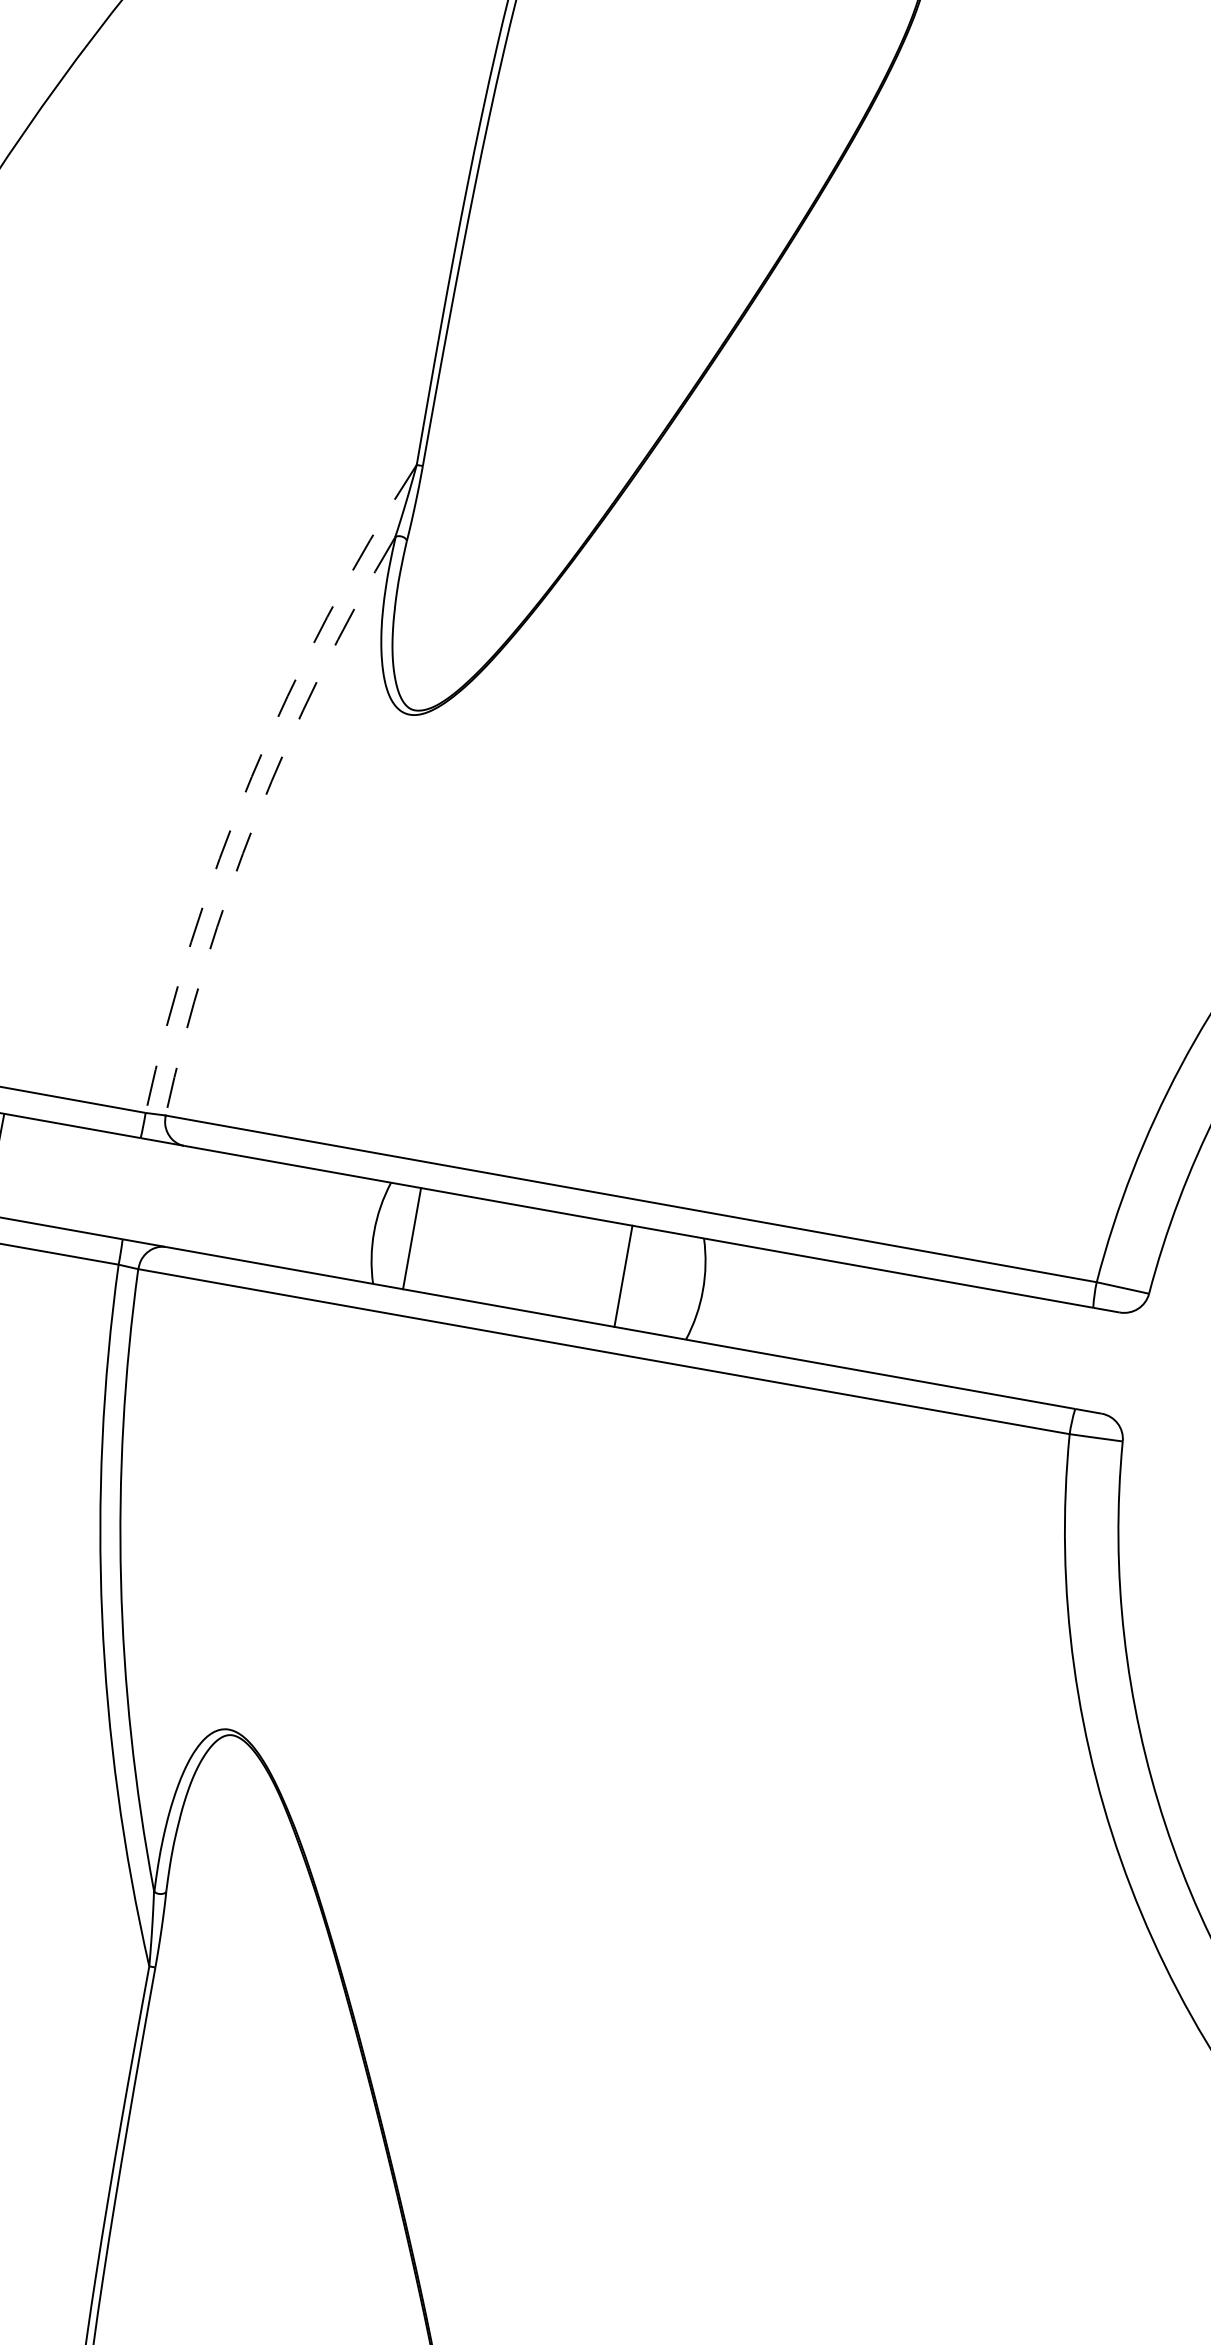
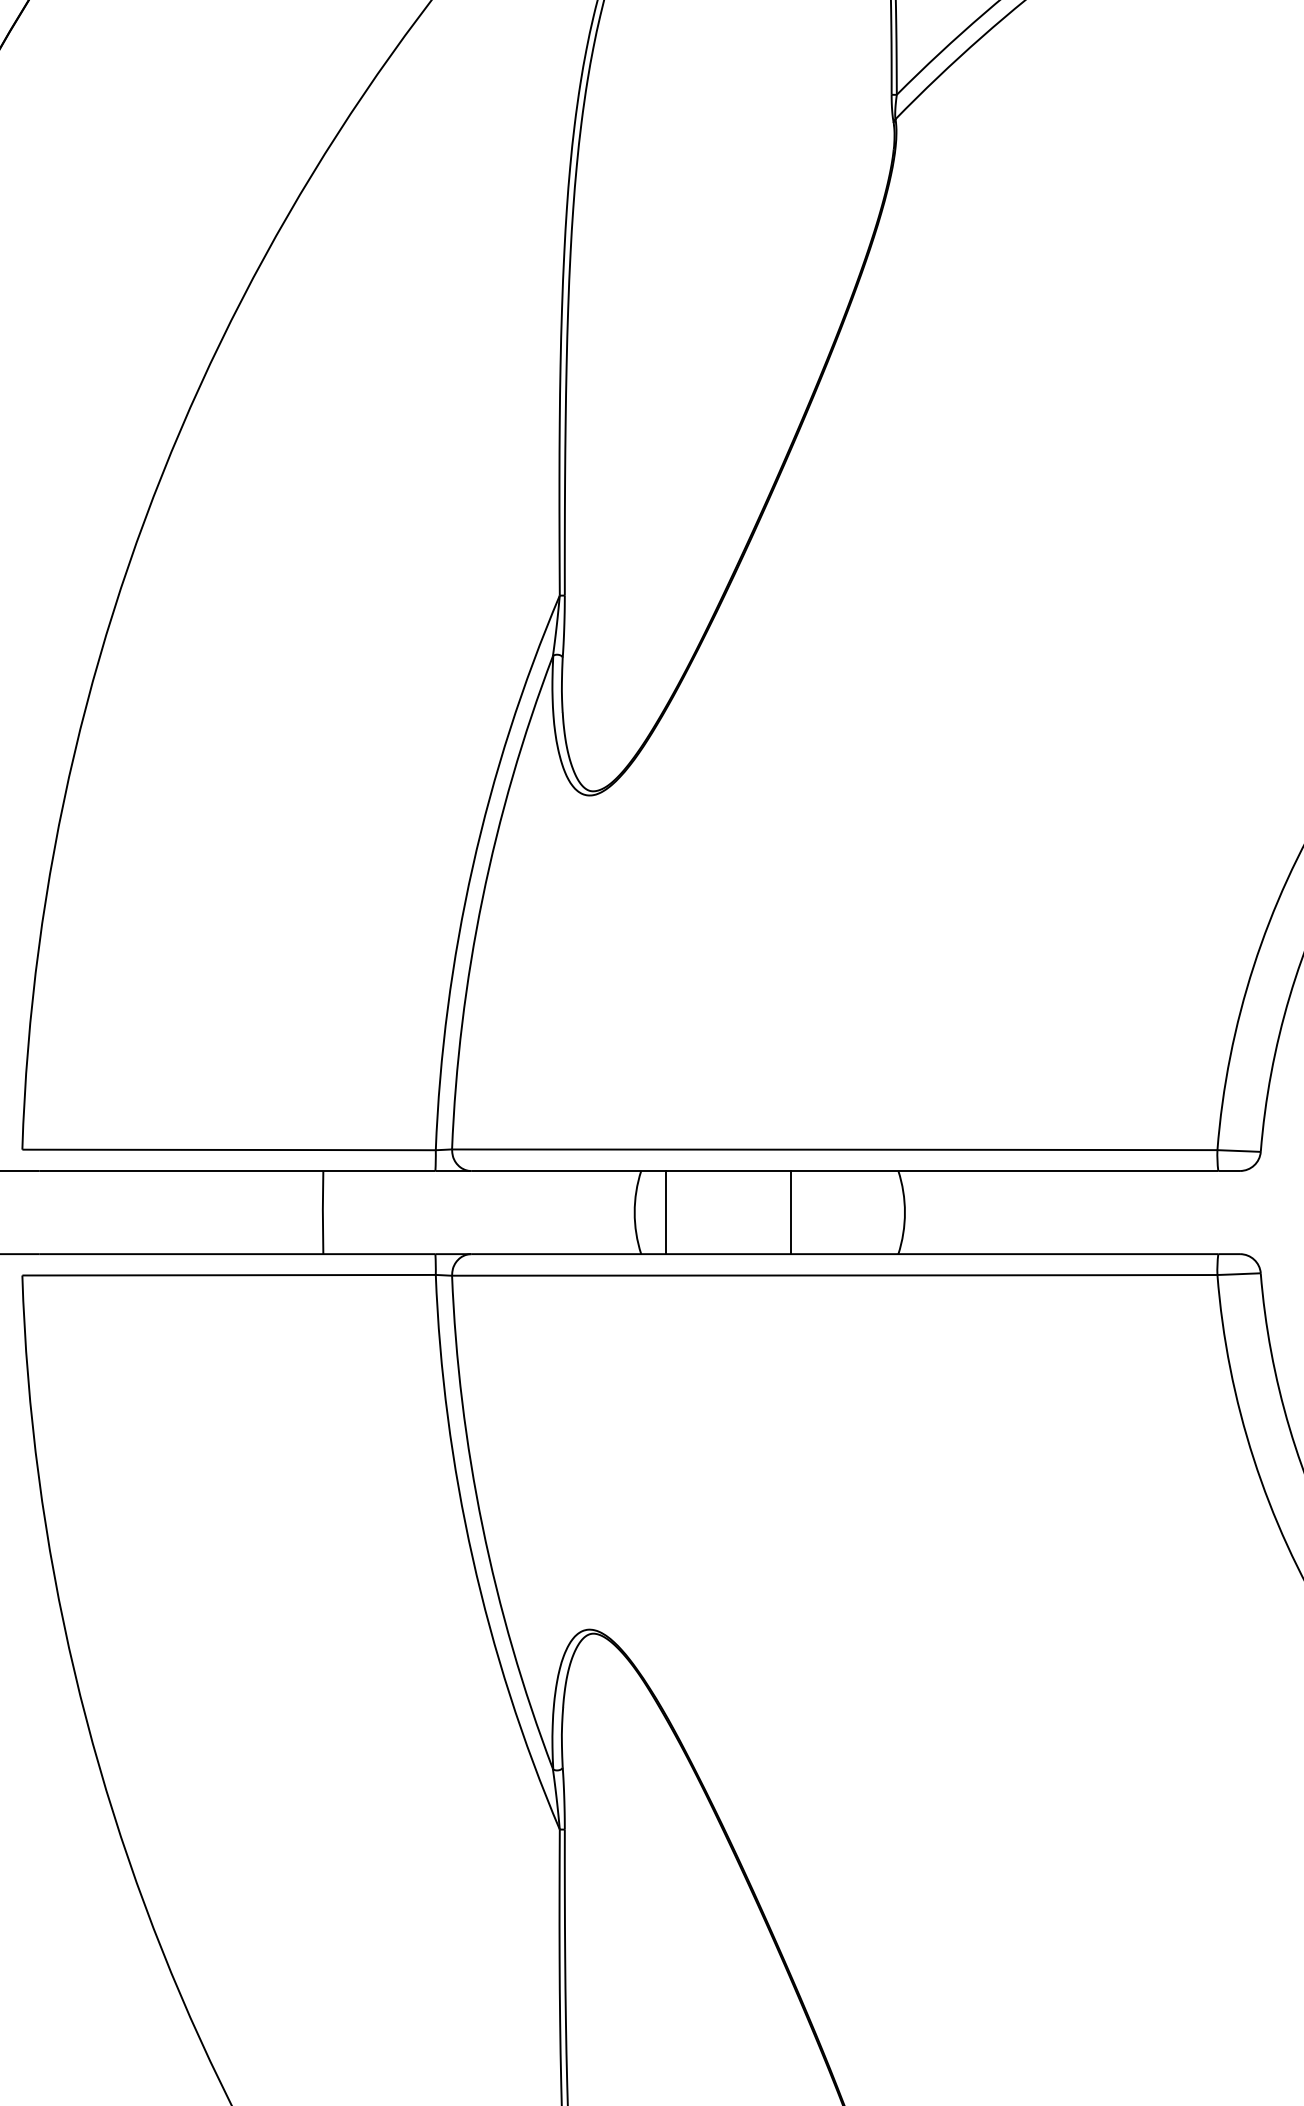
arc: (251, 776) -> (472, 867), dashed -> solid
arc: (257, 816) -> (482, 898), dashed -> solid
line: (623, 1276) -> (790, 1212), moved

